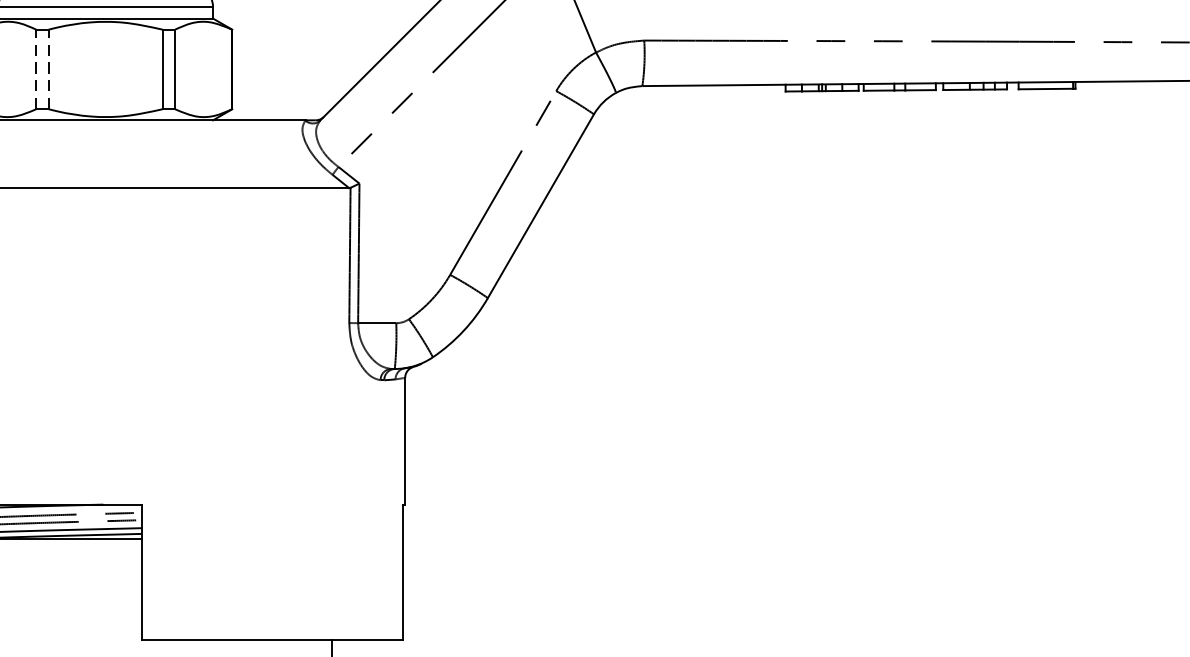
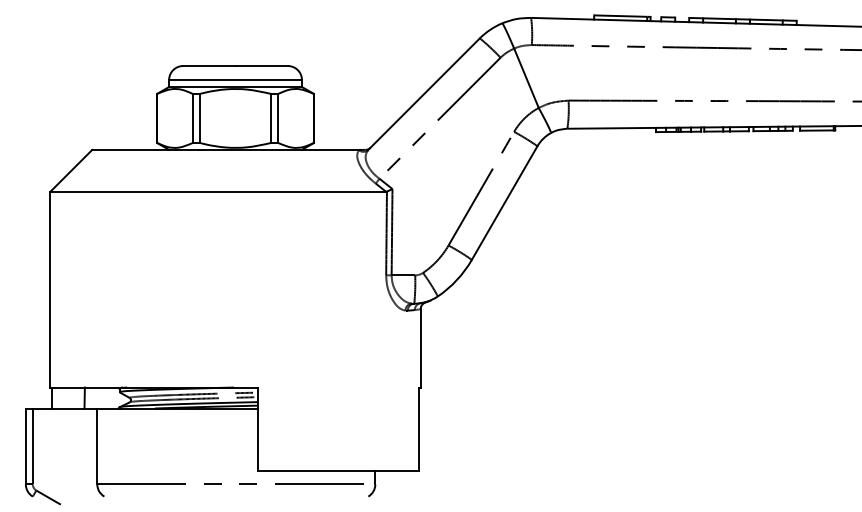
line: (36, 69) -> (192, 118), dashed -> solid
line: (49, 69) -> (200, 118), dashed -> solid

